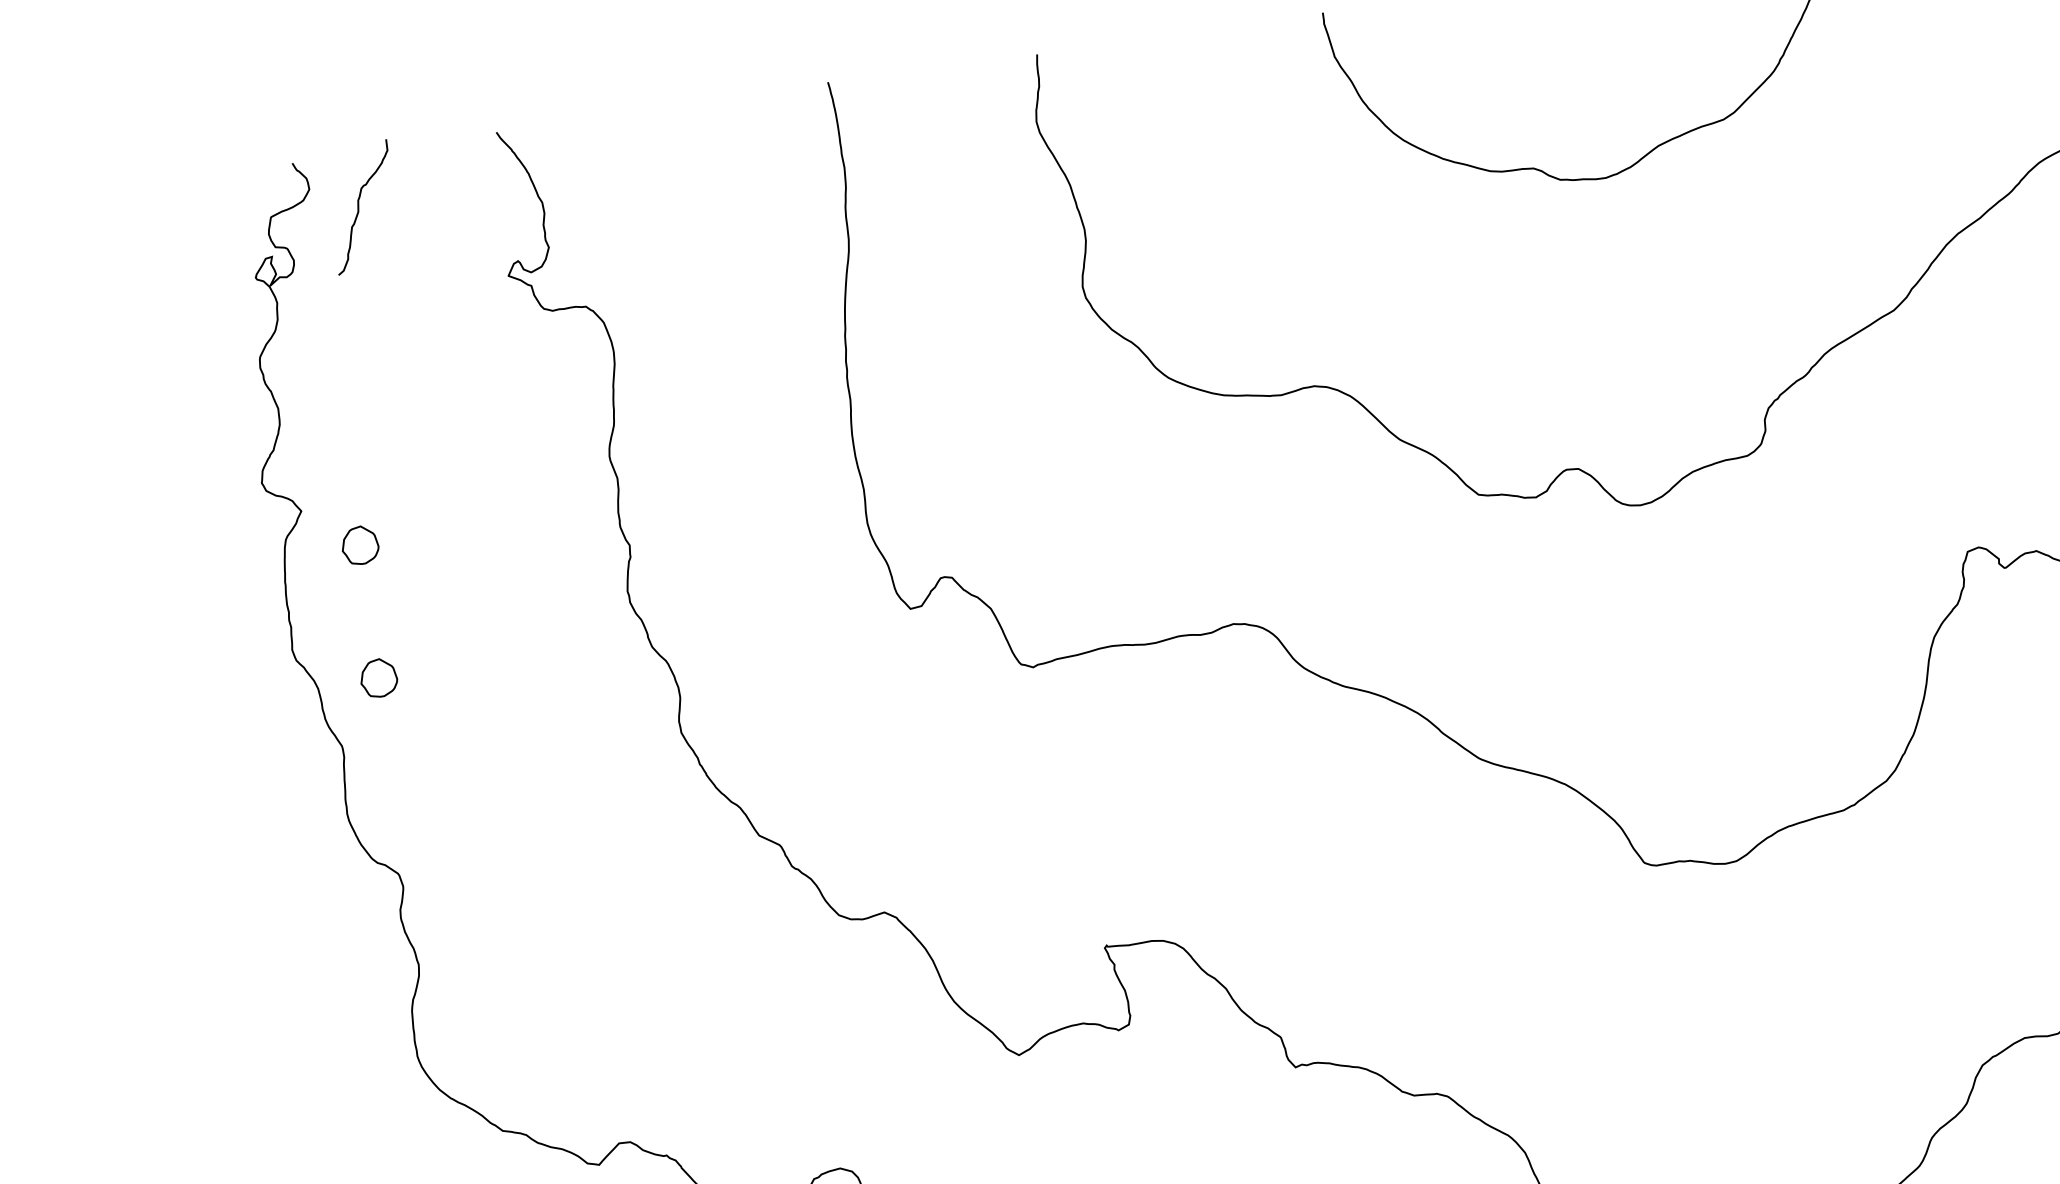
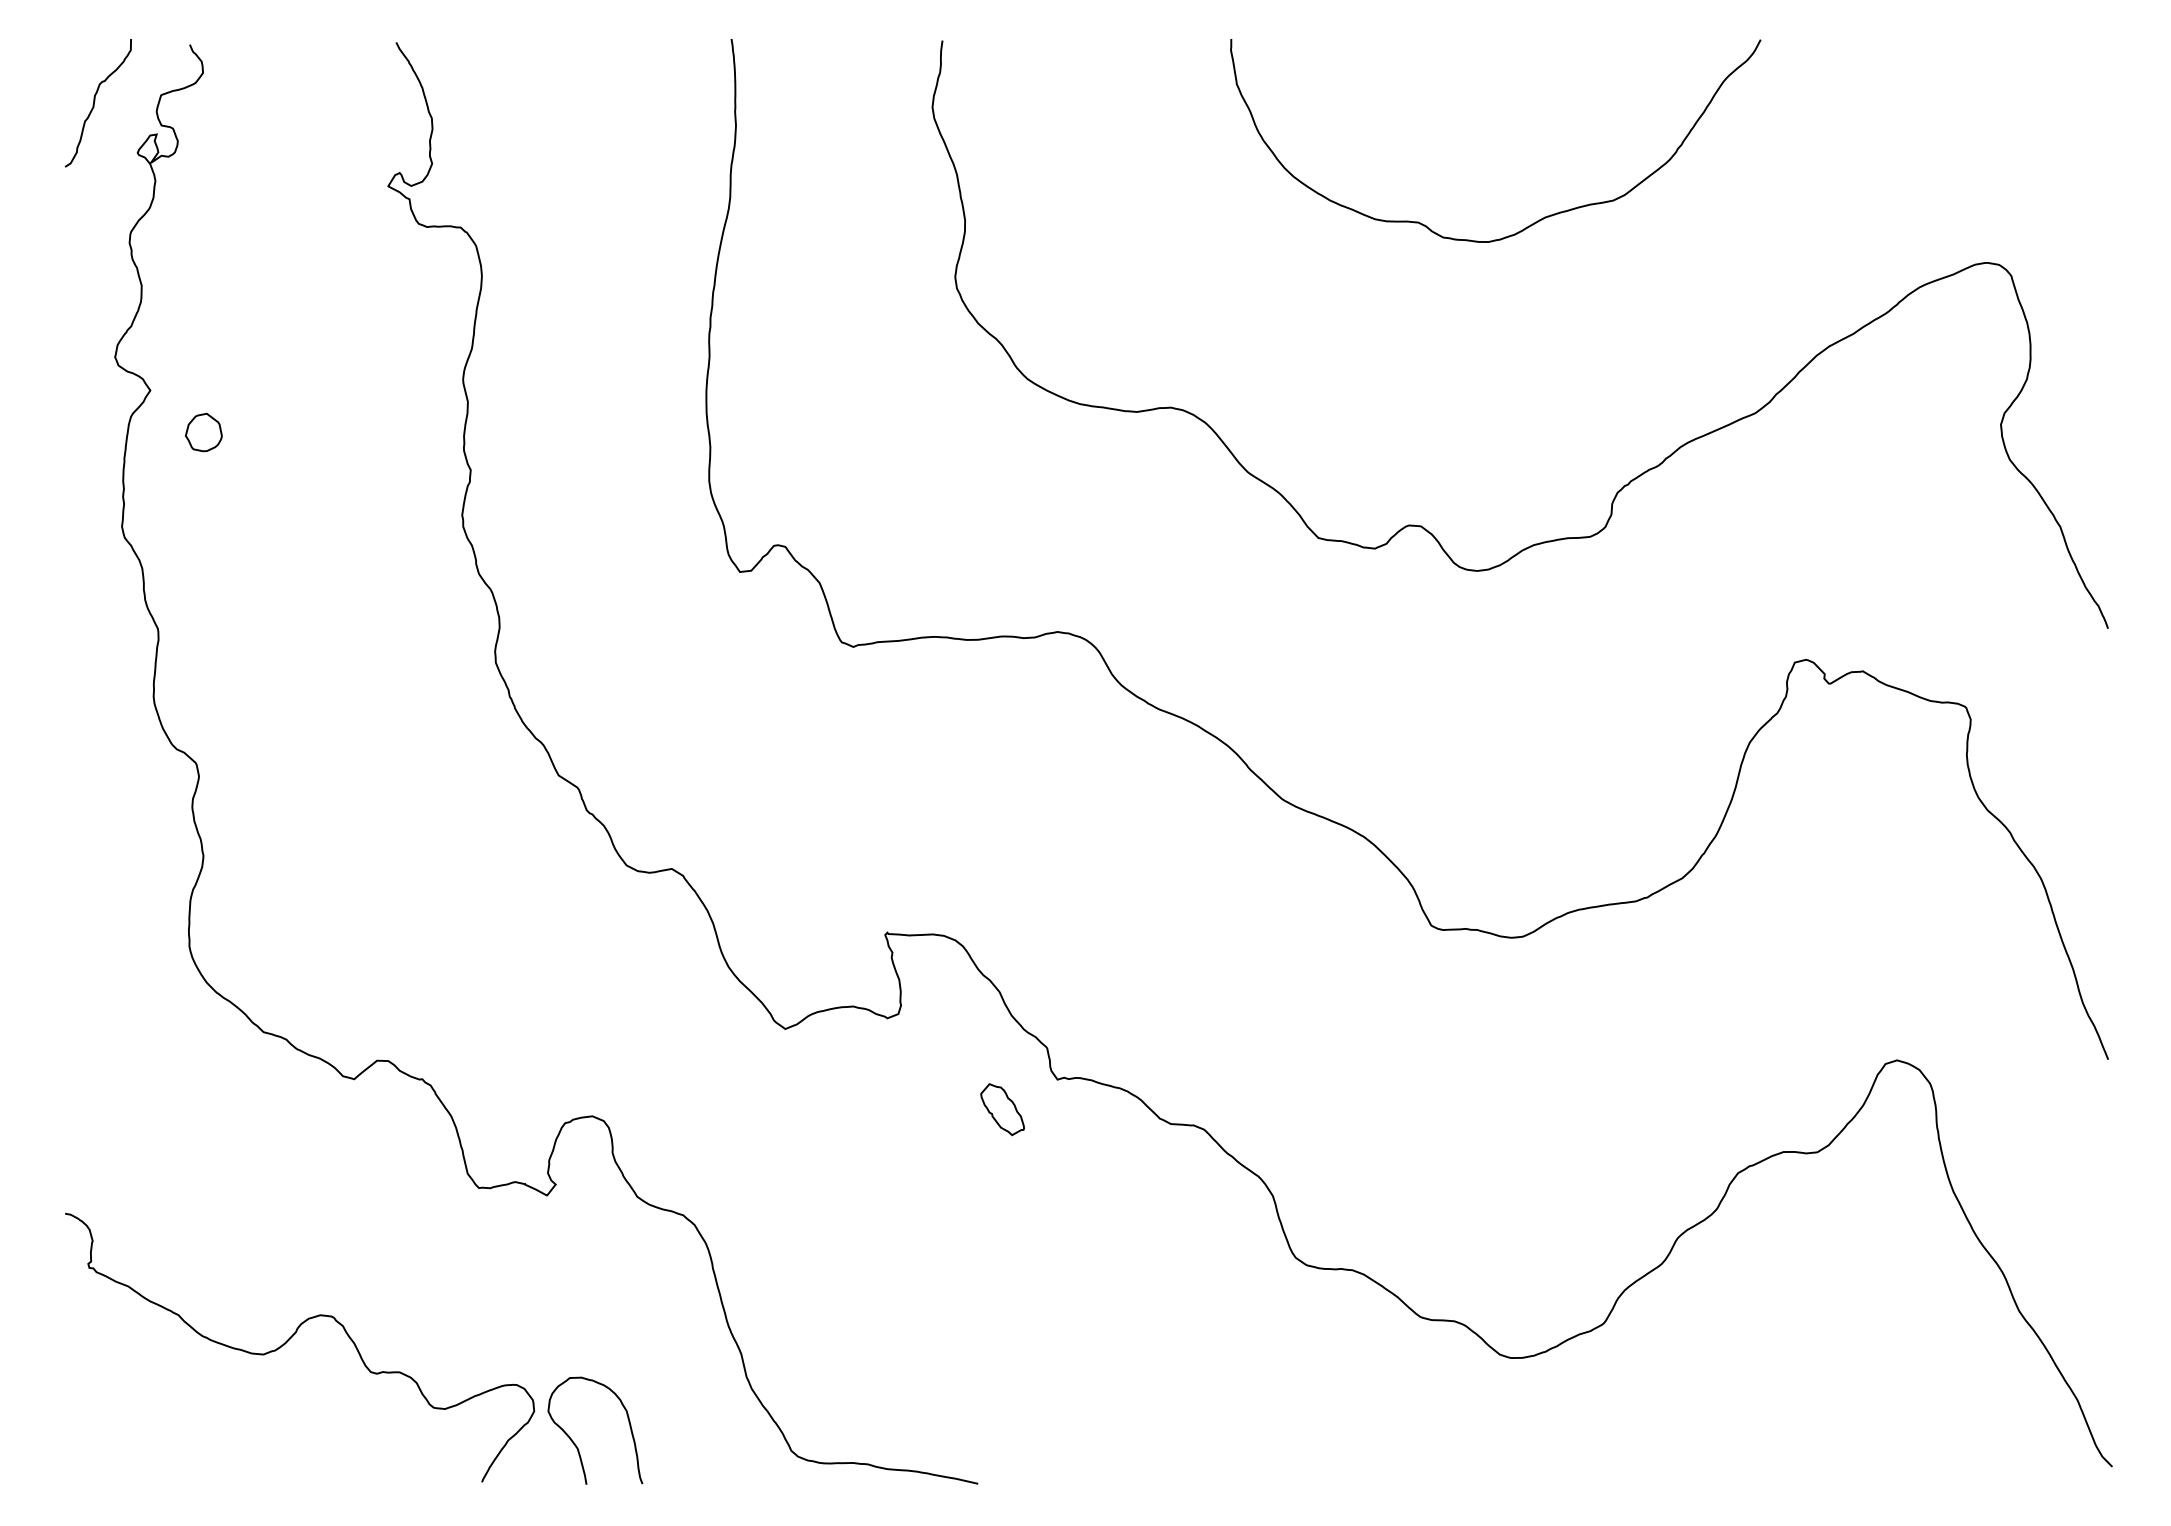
curve: (359, 206) -> (95, 101), moved
part: (378, 678) -> (203, 566), removed
part: (1245, 1104) -> (1002, 1109), added

